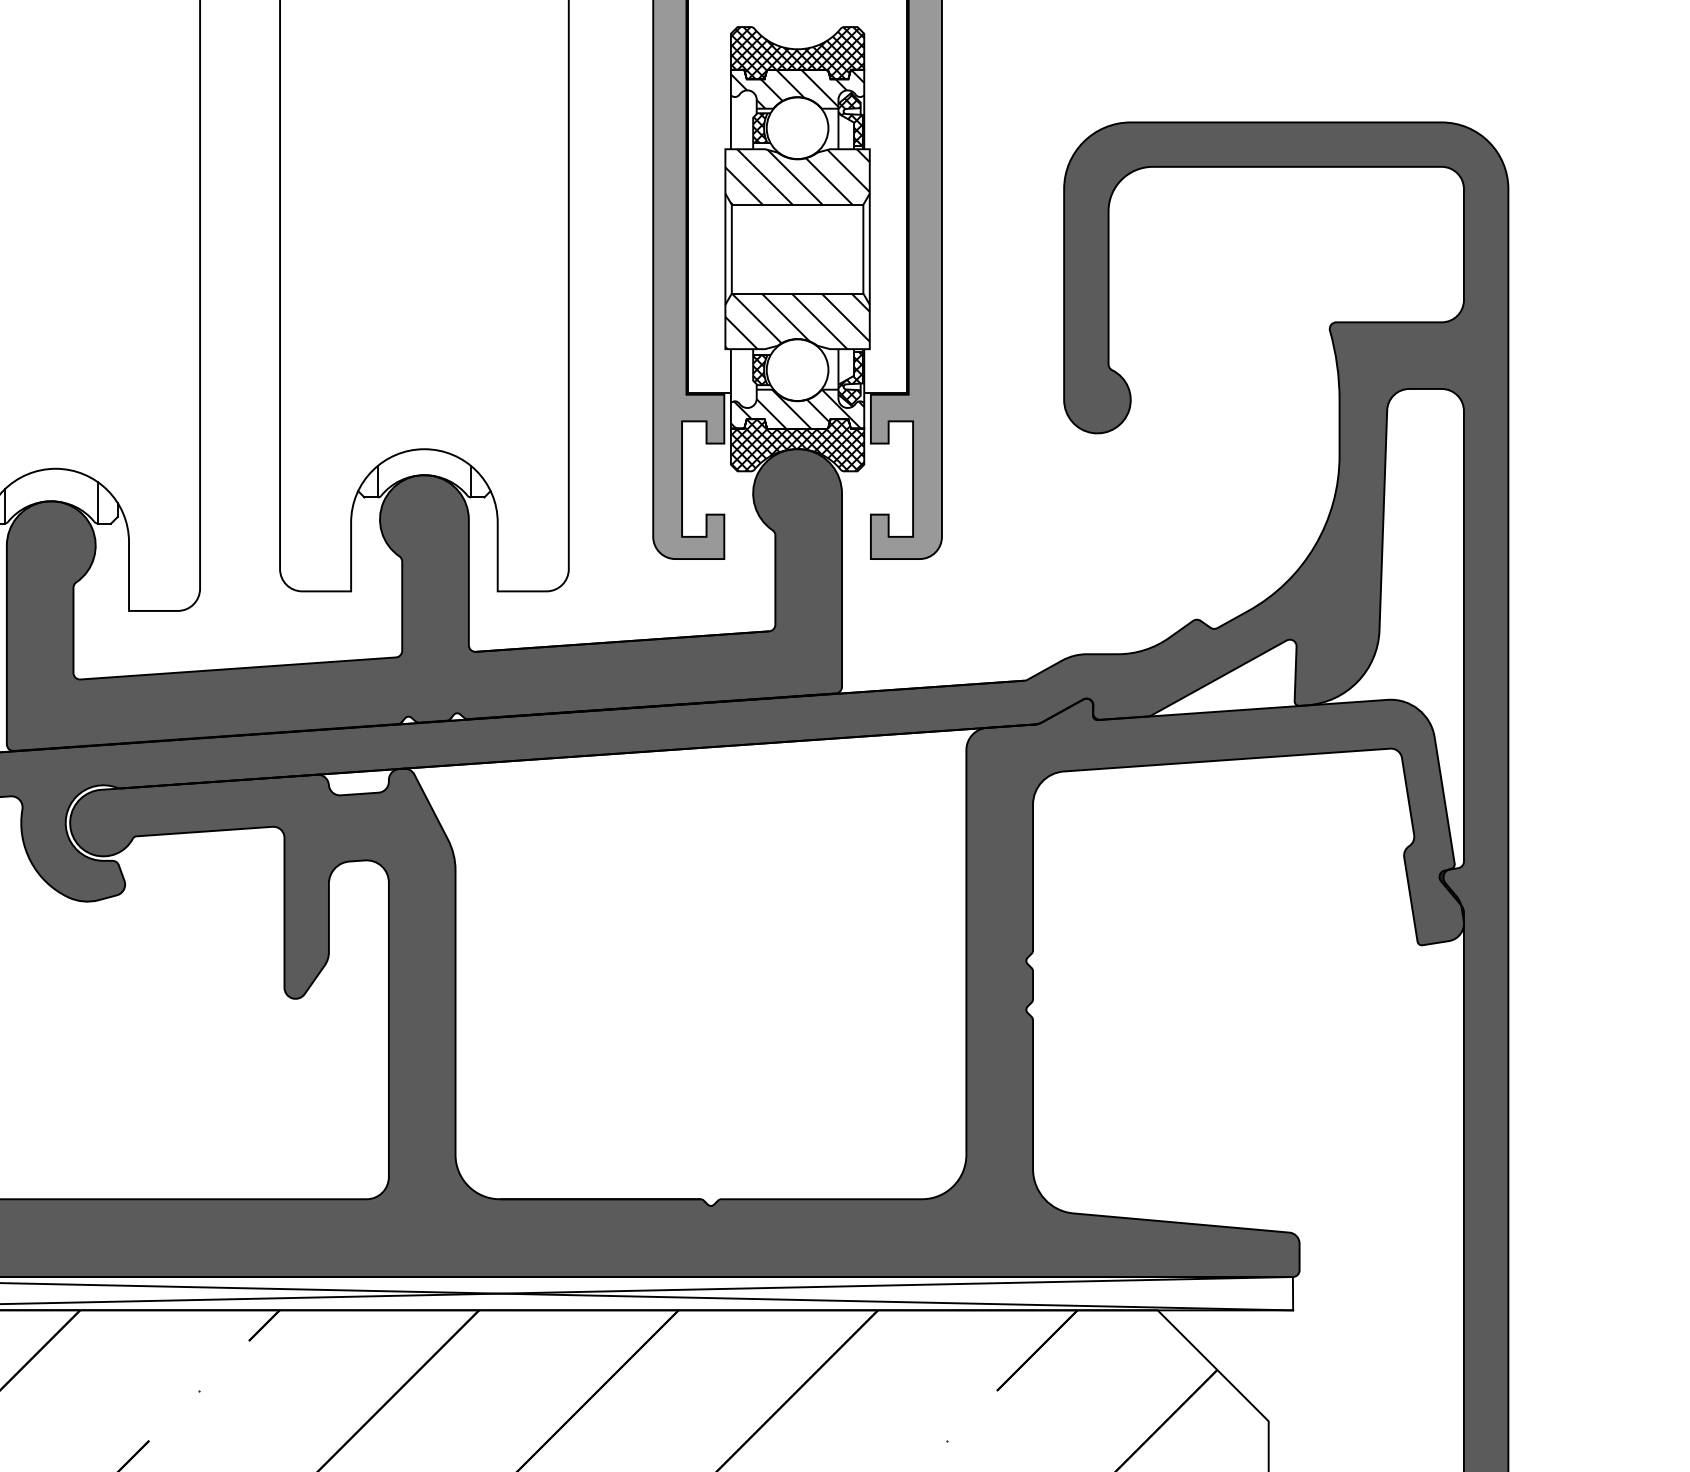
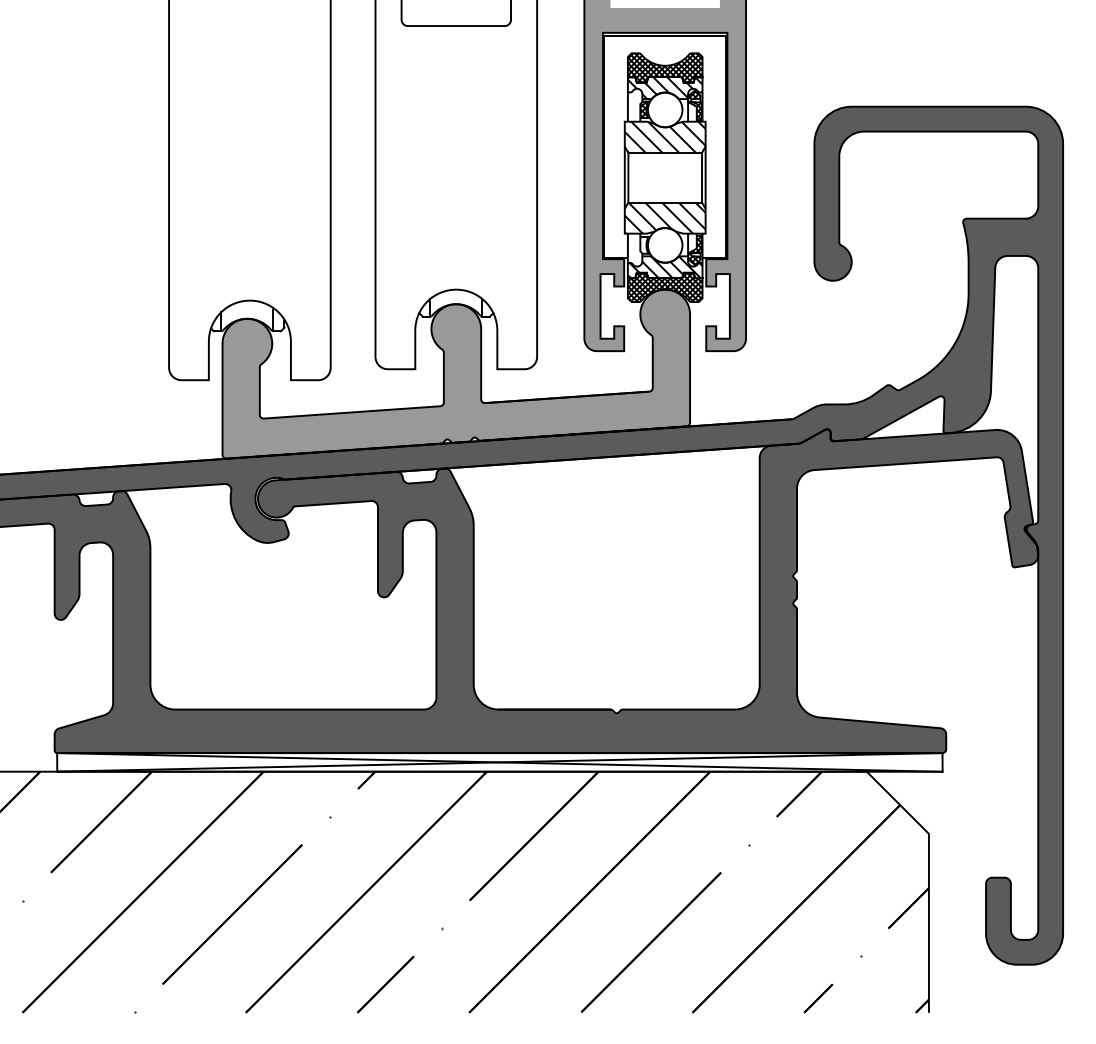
hatch: (758, 370) -> (643, 245), removed
fill: (424, 598) -> (456, 373), removed

